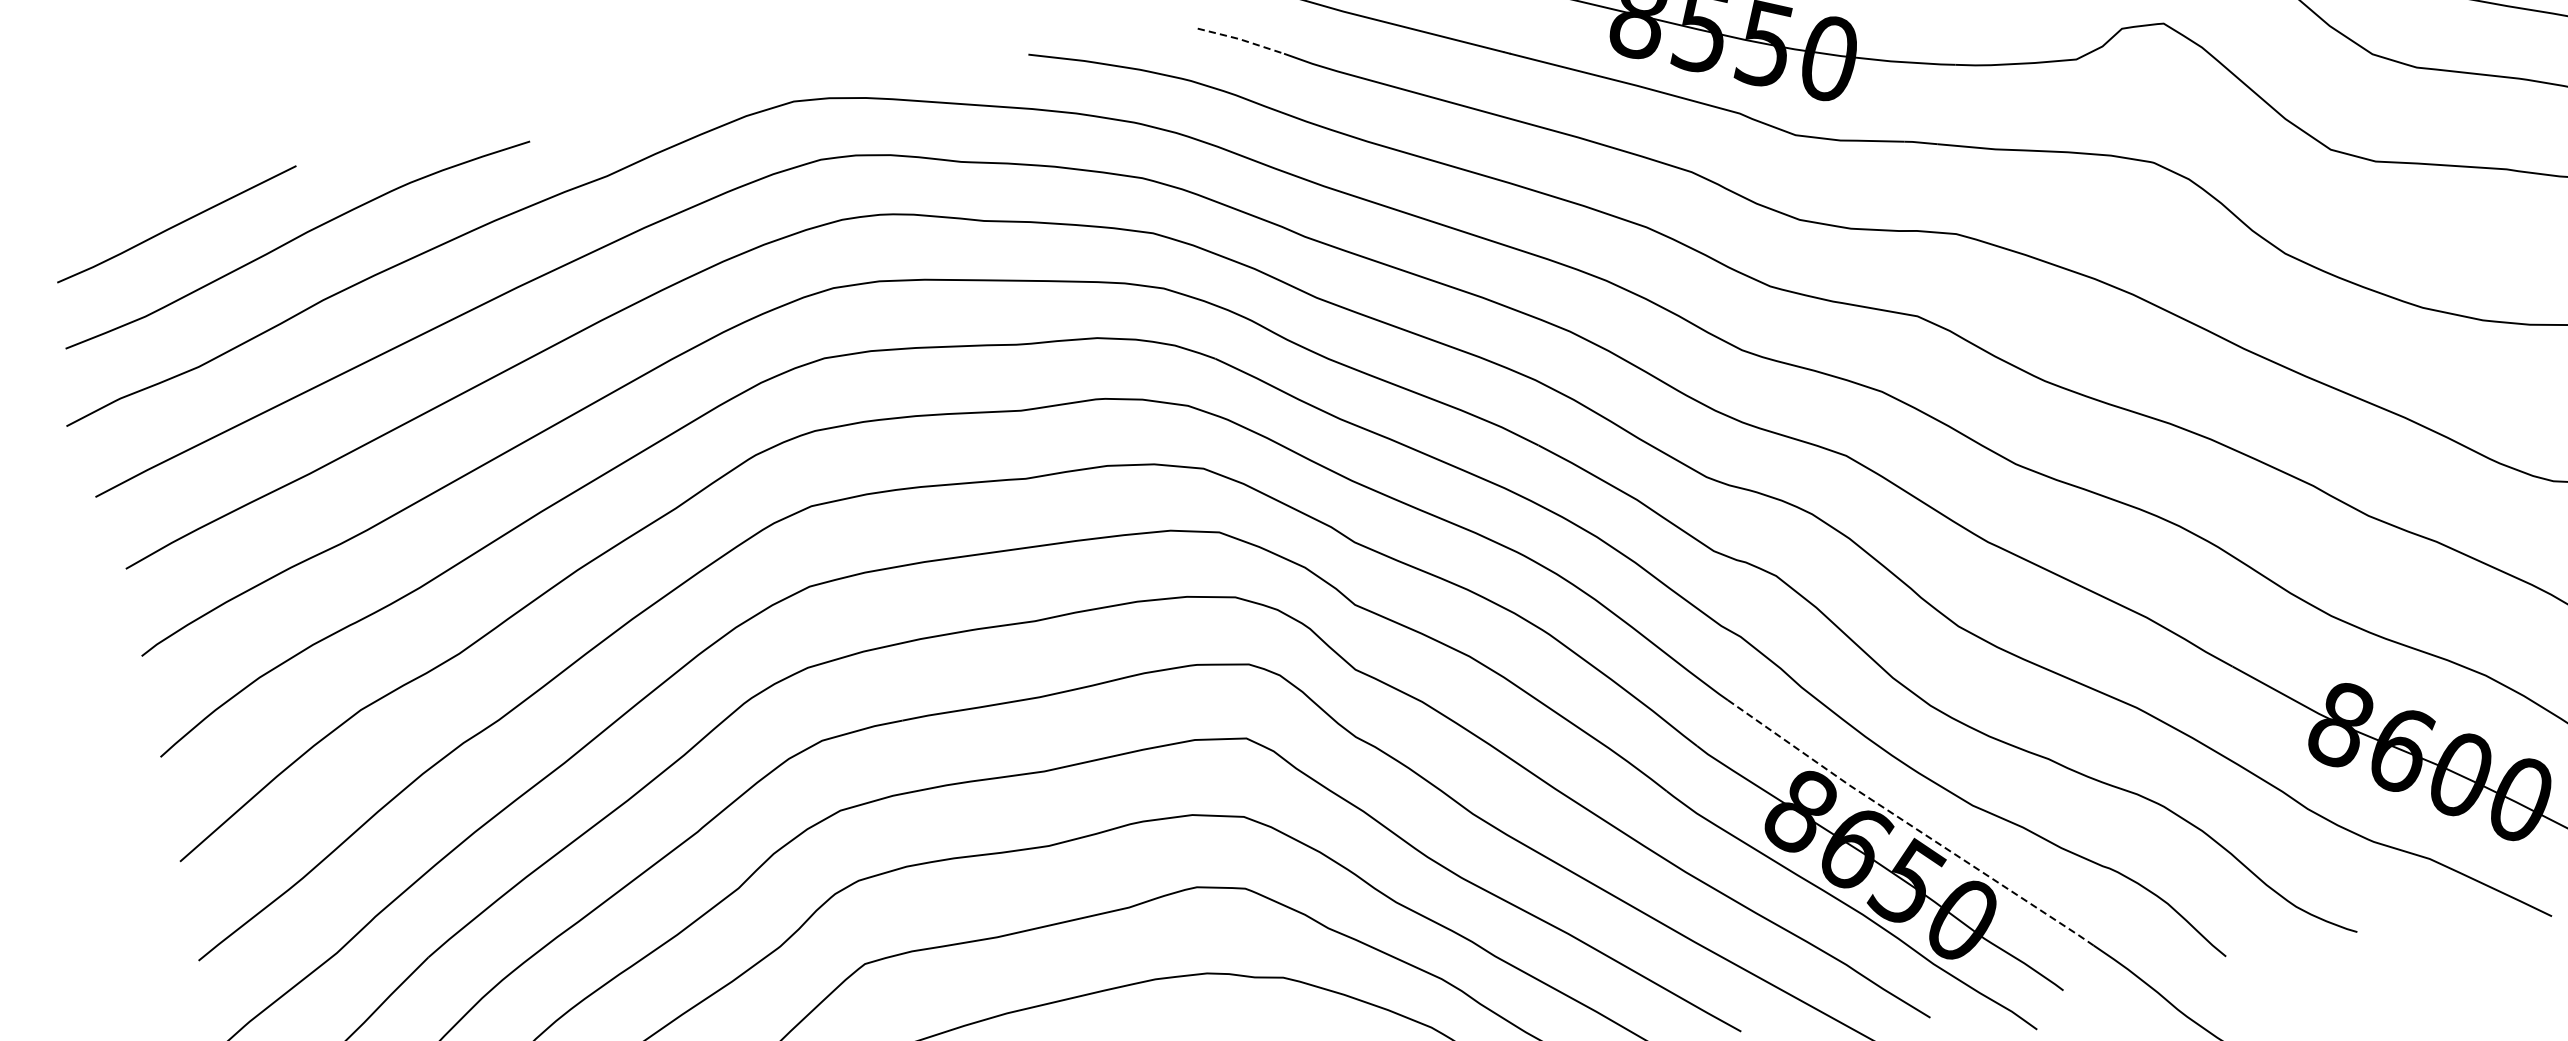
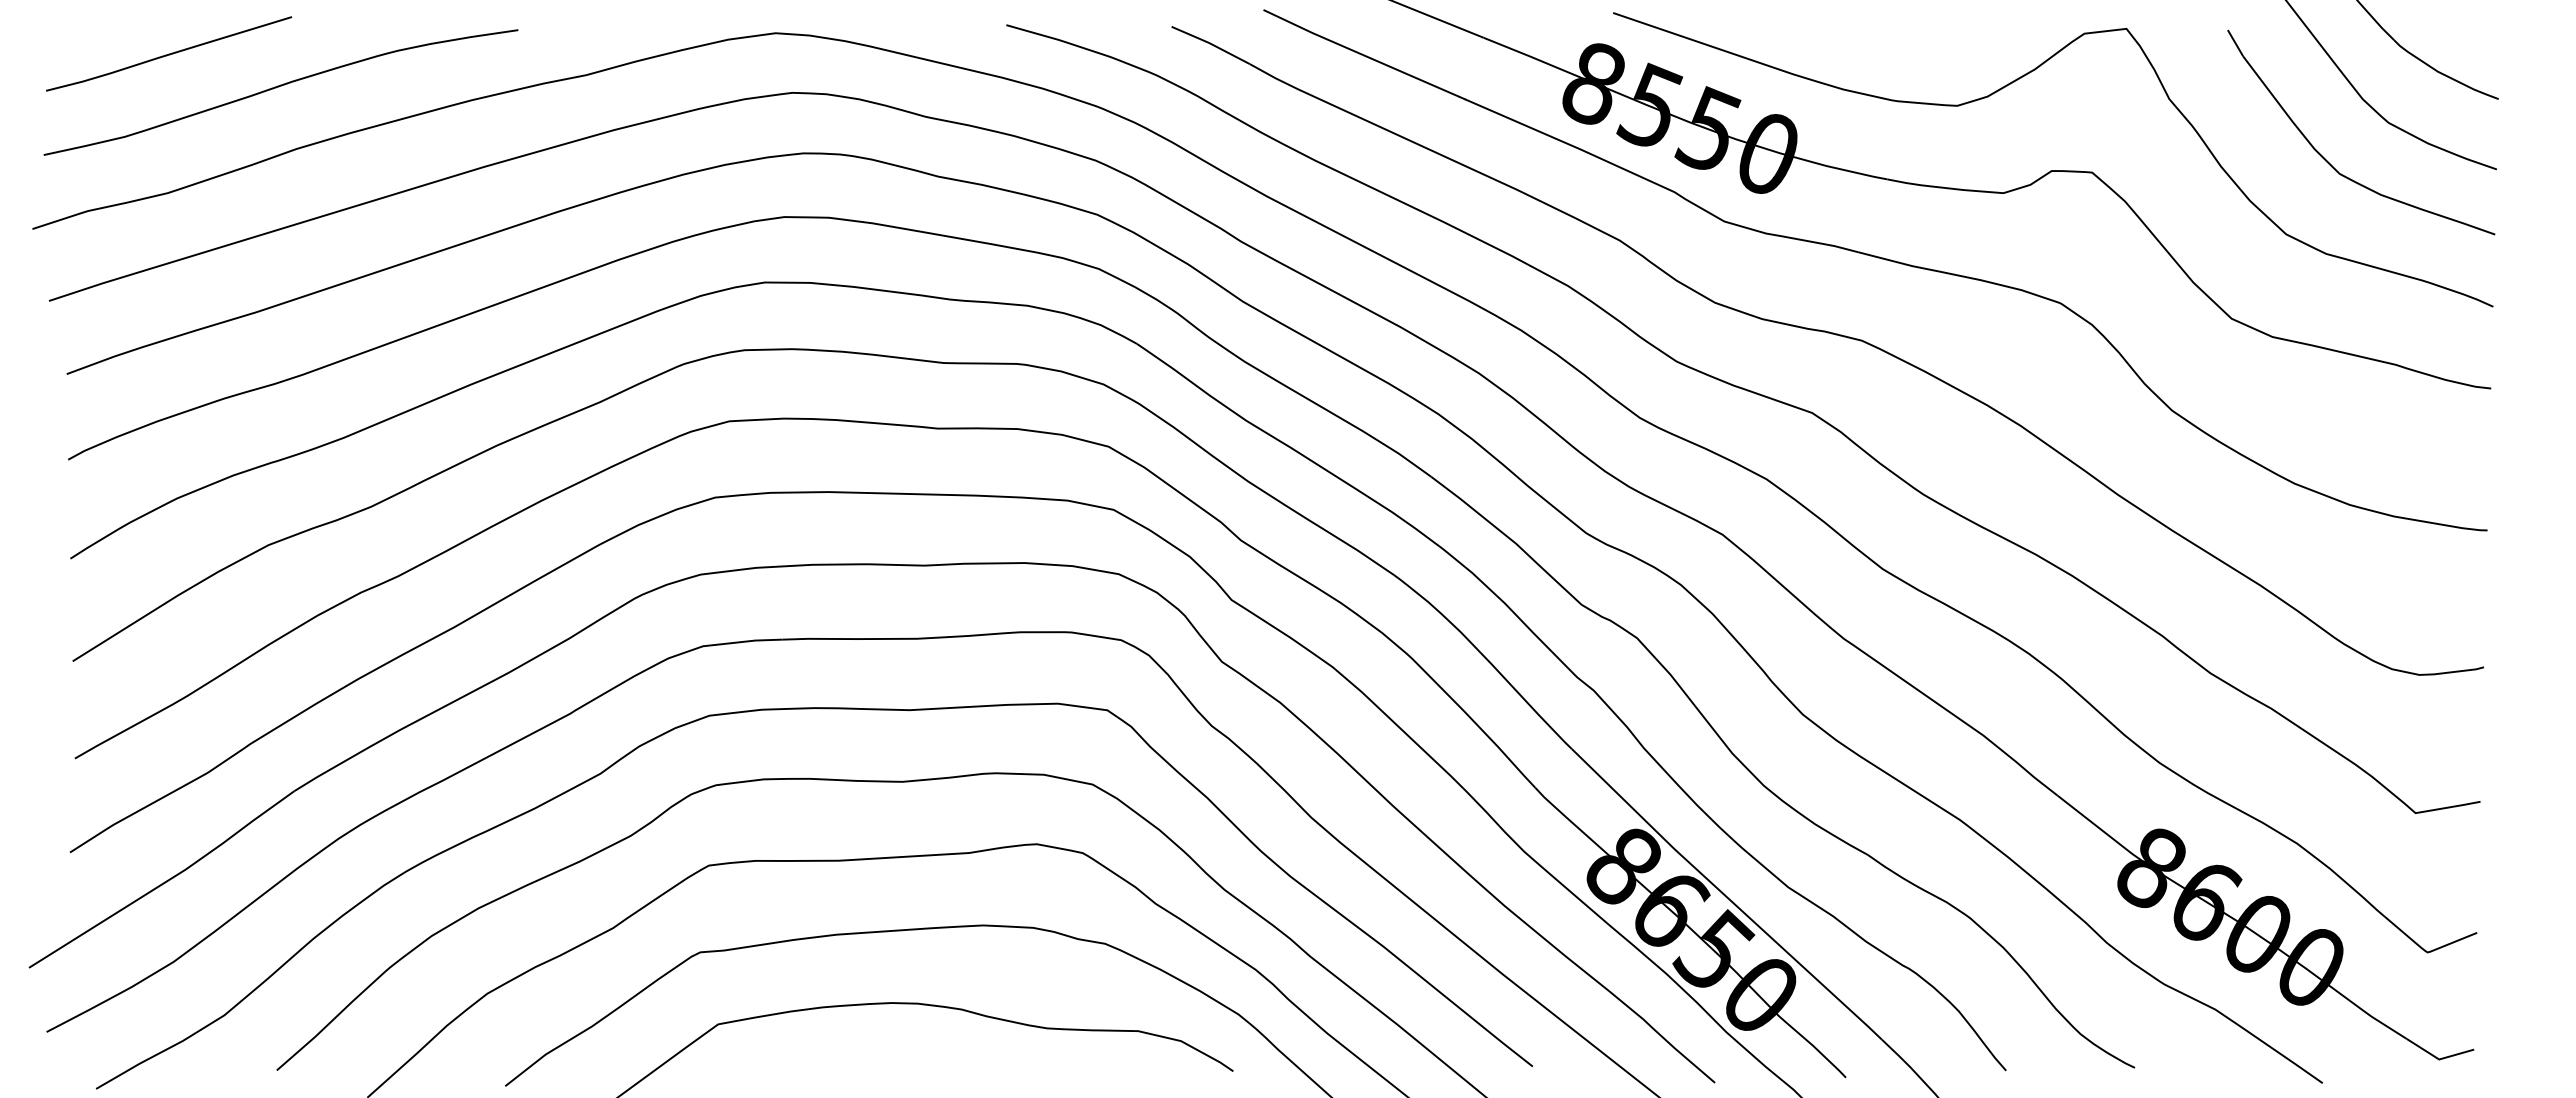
line: (1240, 39) -> (1210, 43), dashed -> solid
line: (1909, 824) -> (1725, 895), dashed -> solid

